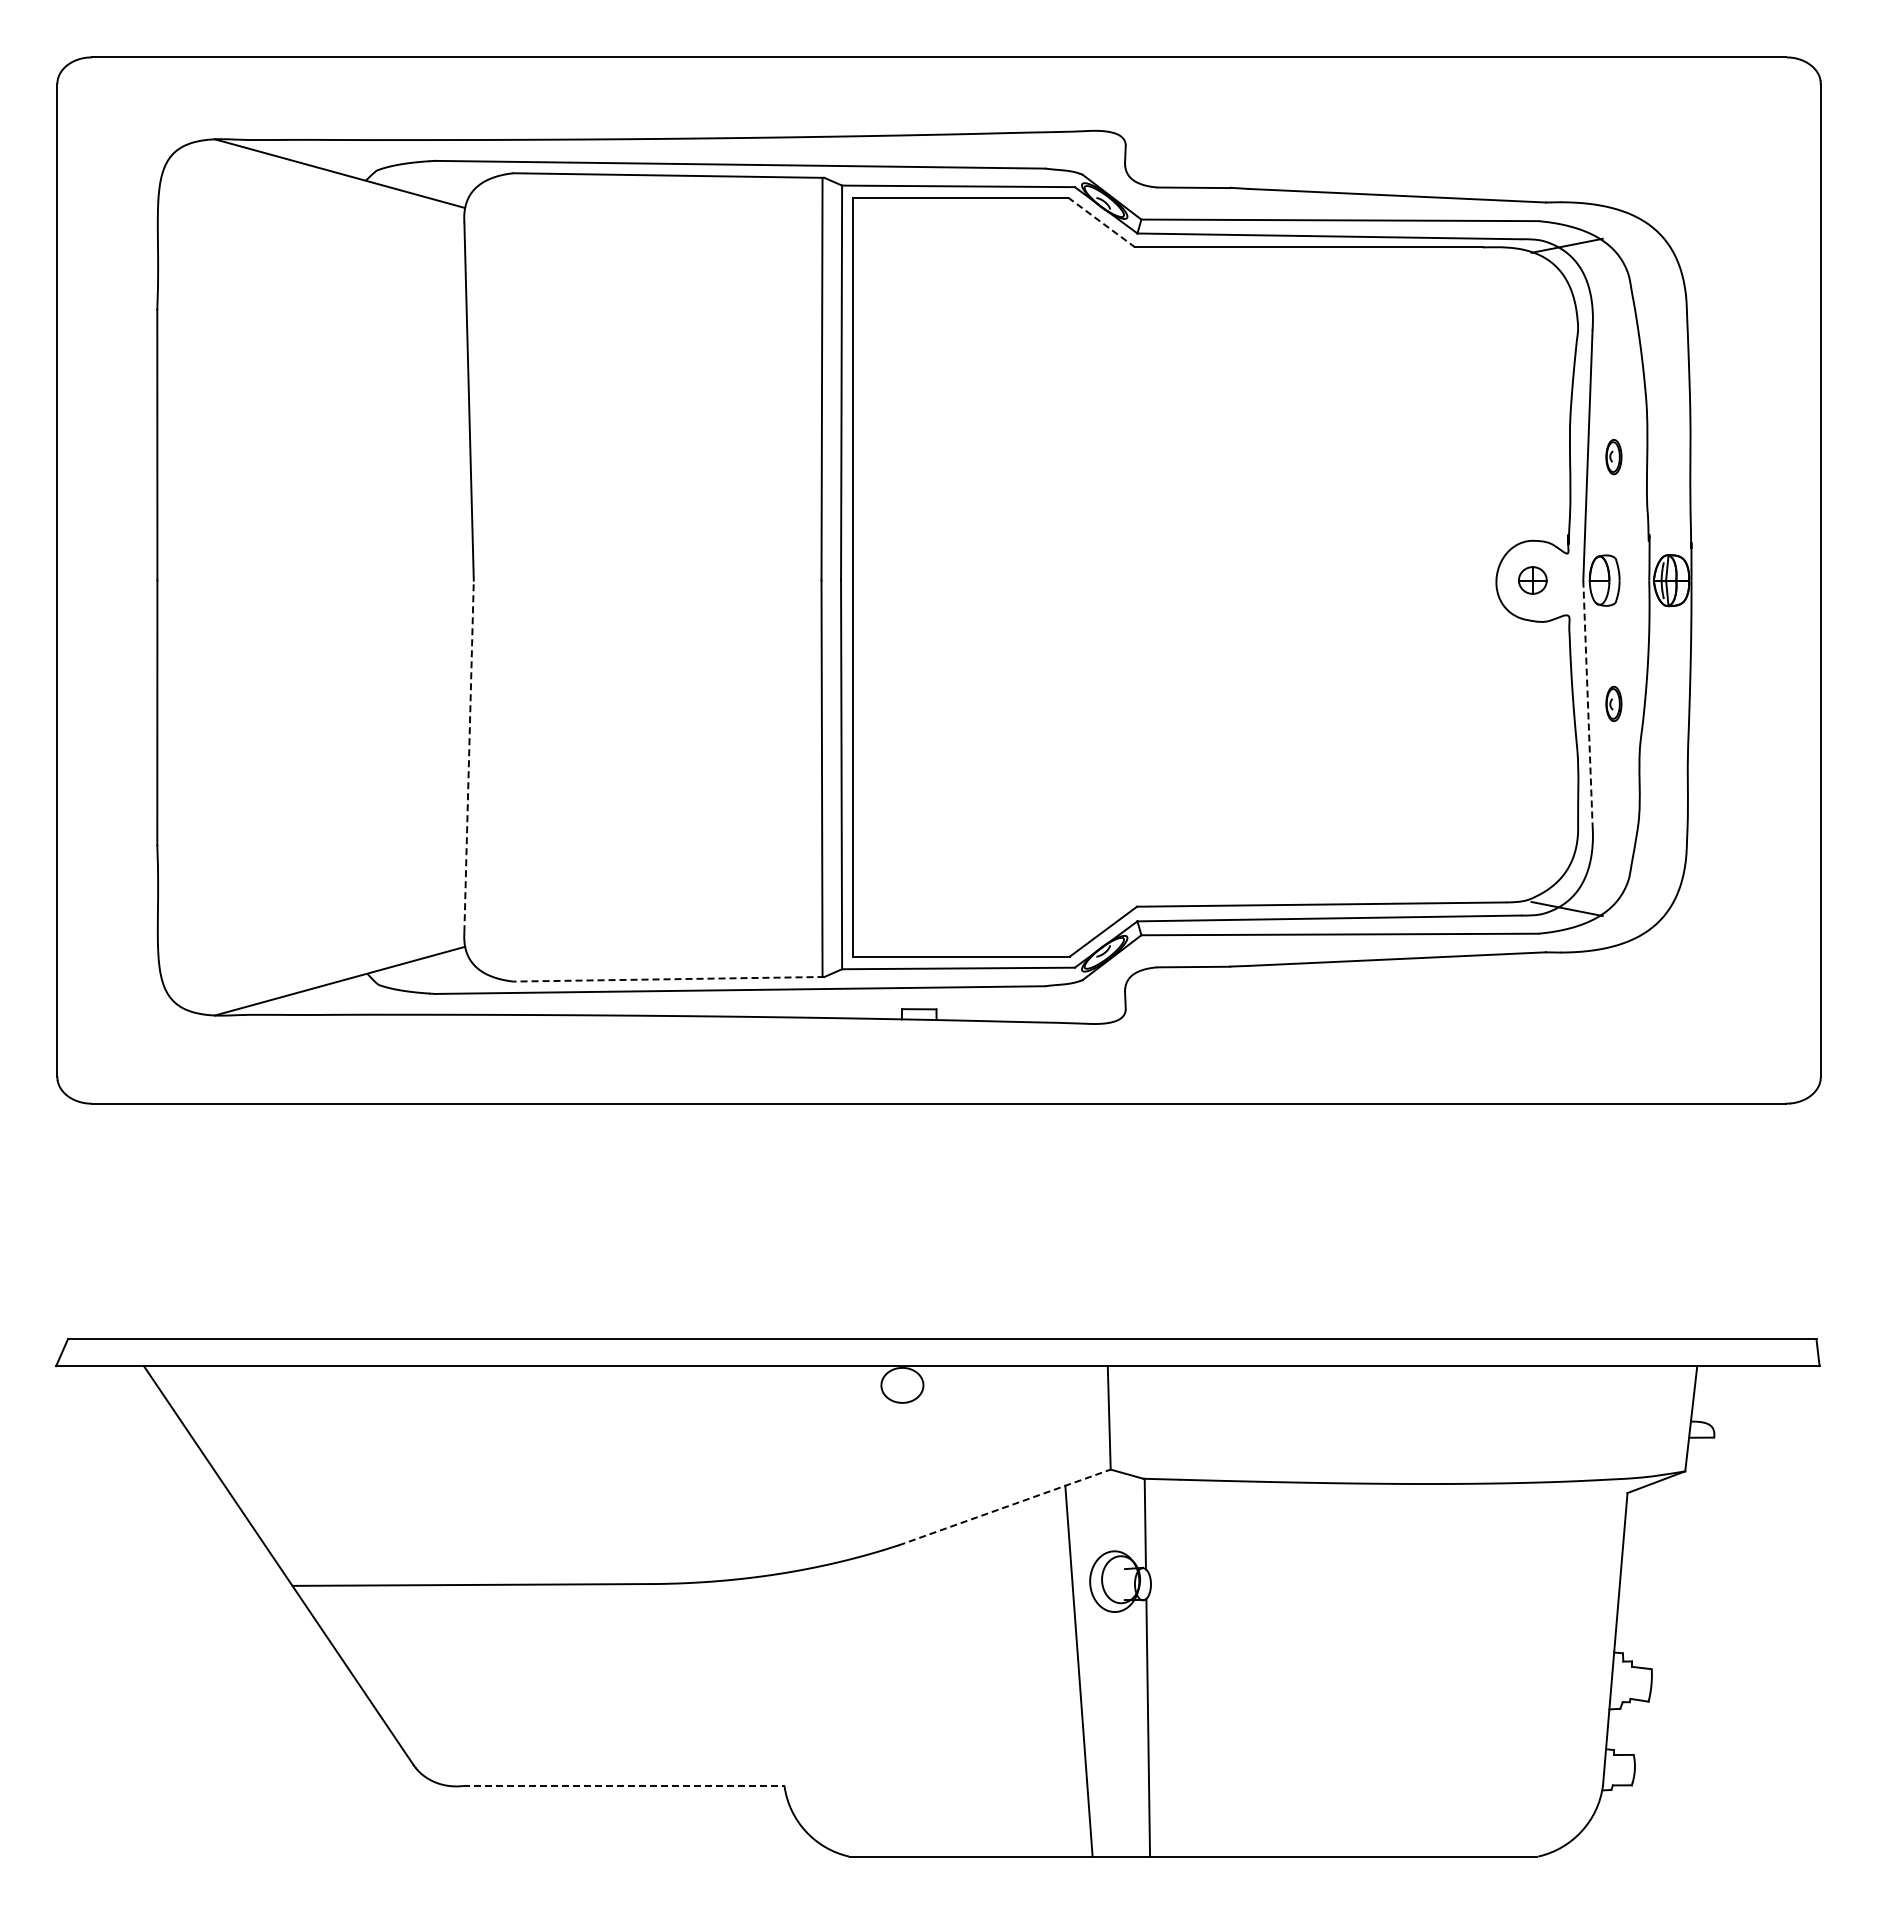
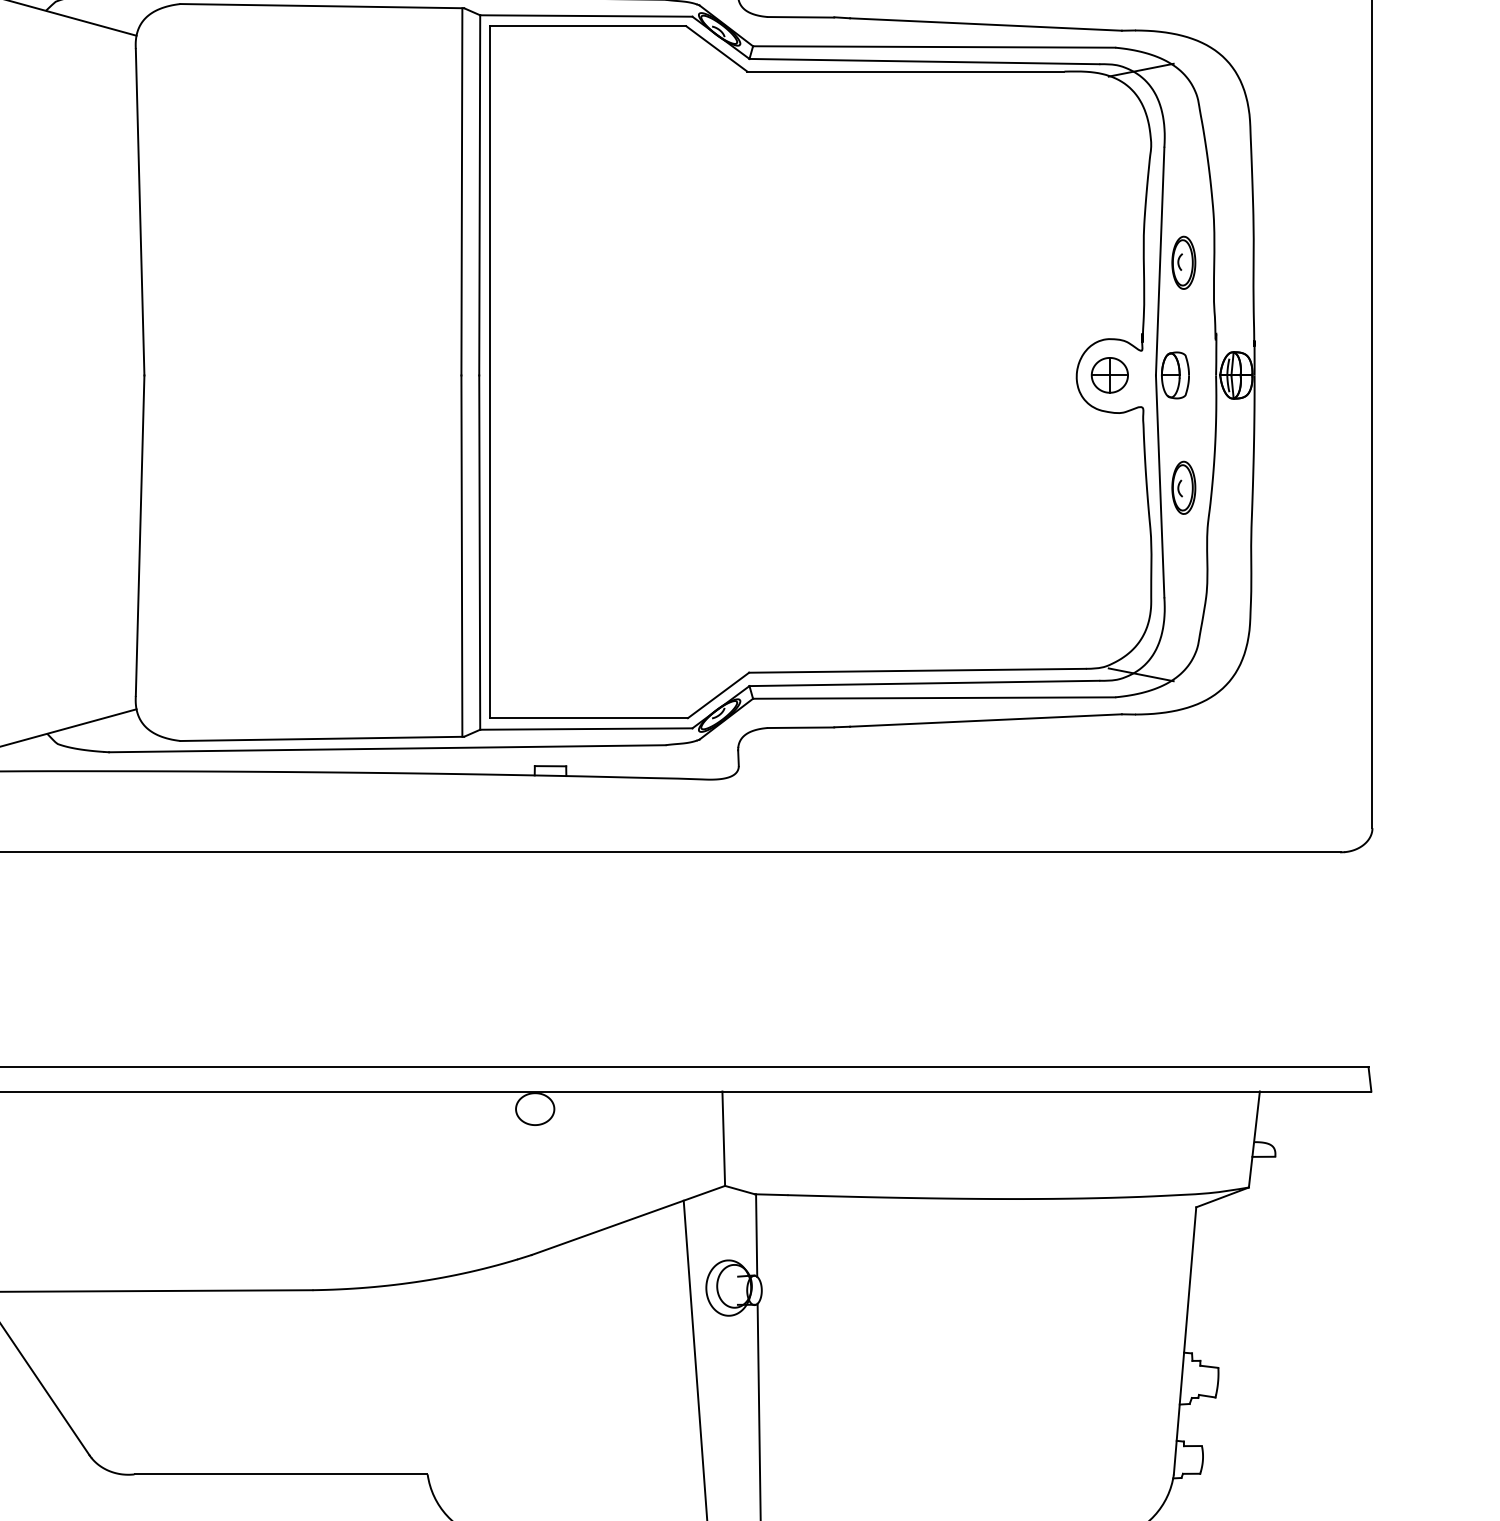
line: (1101, 222) -> (716, 48), dashed -> solid
part: (1613, 456) -> (1183, 262), size x1.67
part: (1532, 580) -> (1109, 375), size x1.43
line: (1587, 702) -> (1159, 486), dashed -> solid
part: (1613, 703) -> (1183, 487), size x1.67
line: (469, 756) -> (140, 535), dashed -> solid
line: (668, 979) -> (321, 739), dashed -> solid
line: (1004, 1507) -> (628, 1220), dashed -> solid
line: (623, 1786) -> (280, 1474), dashed -> solid

